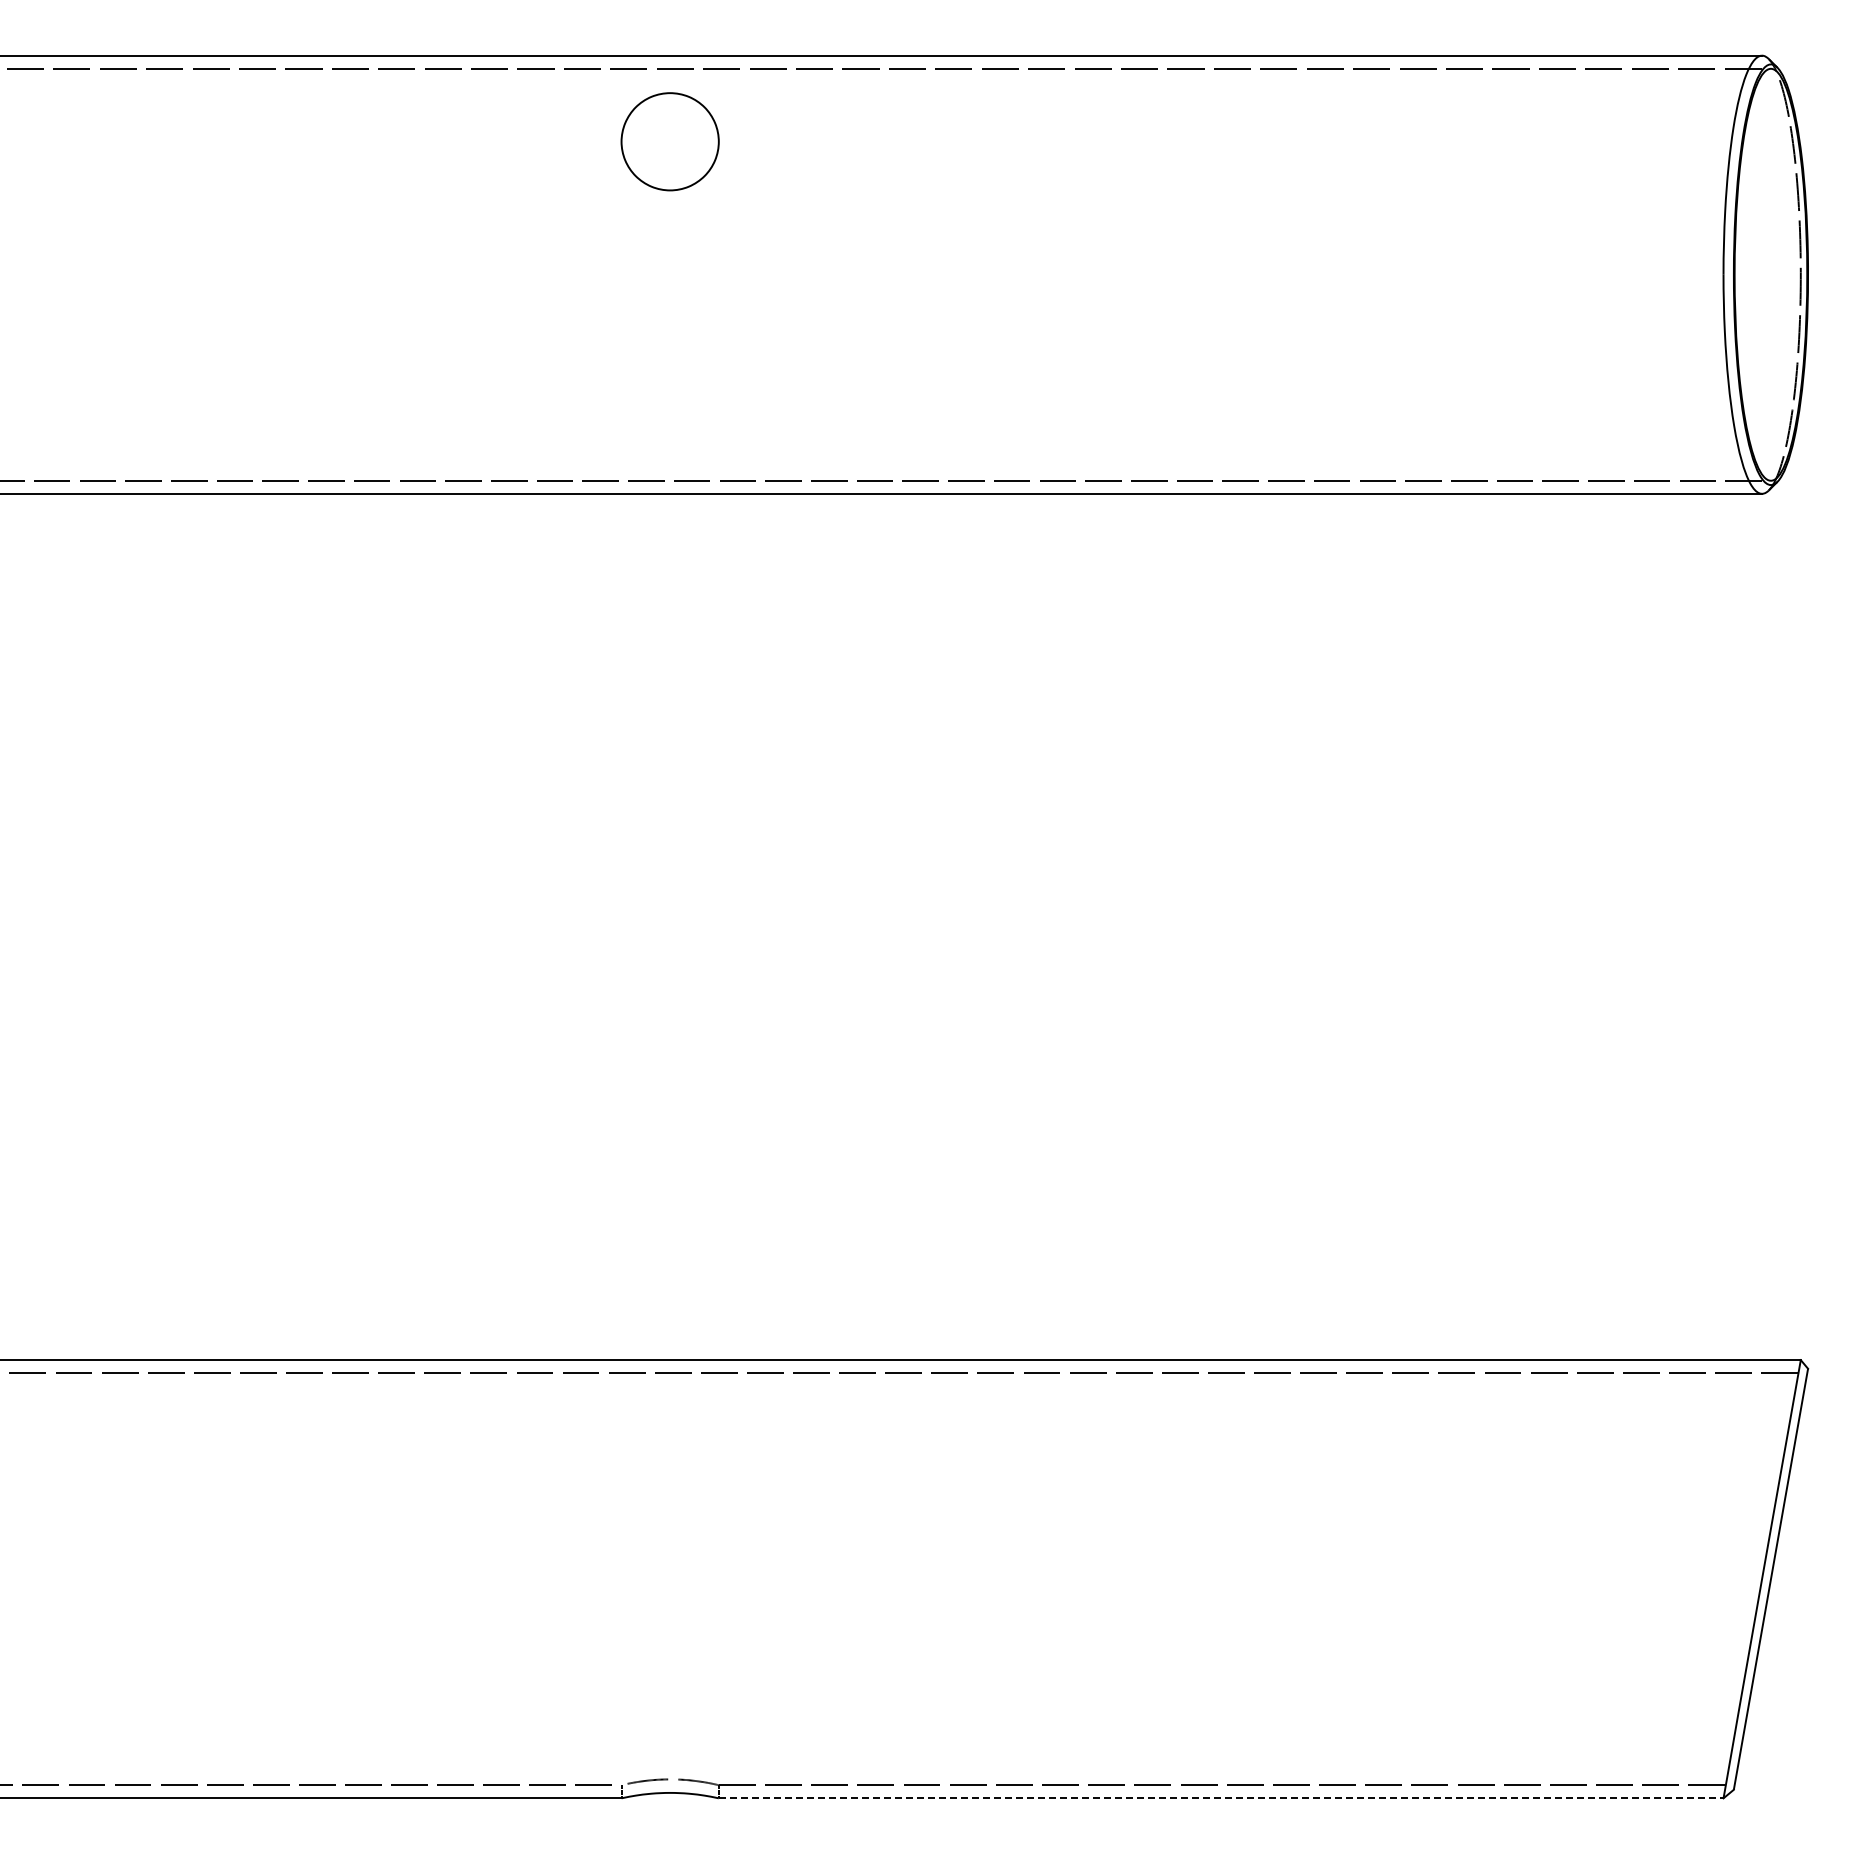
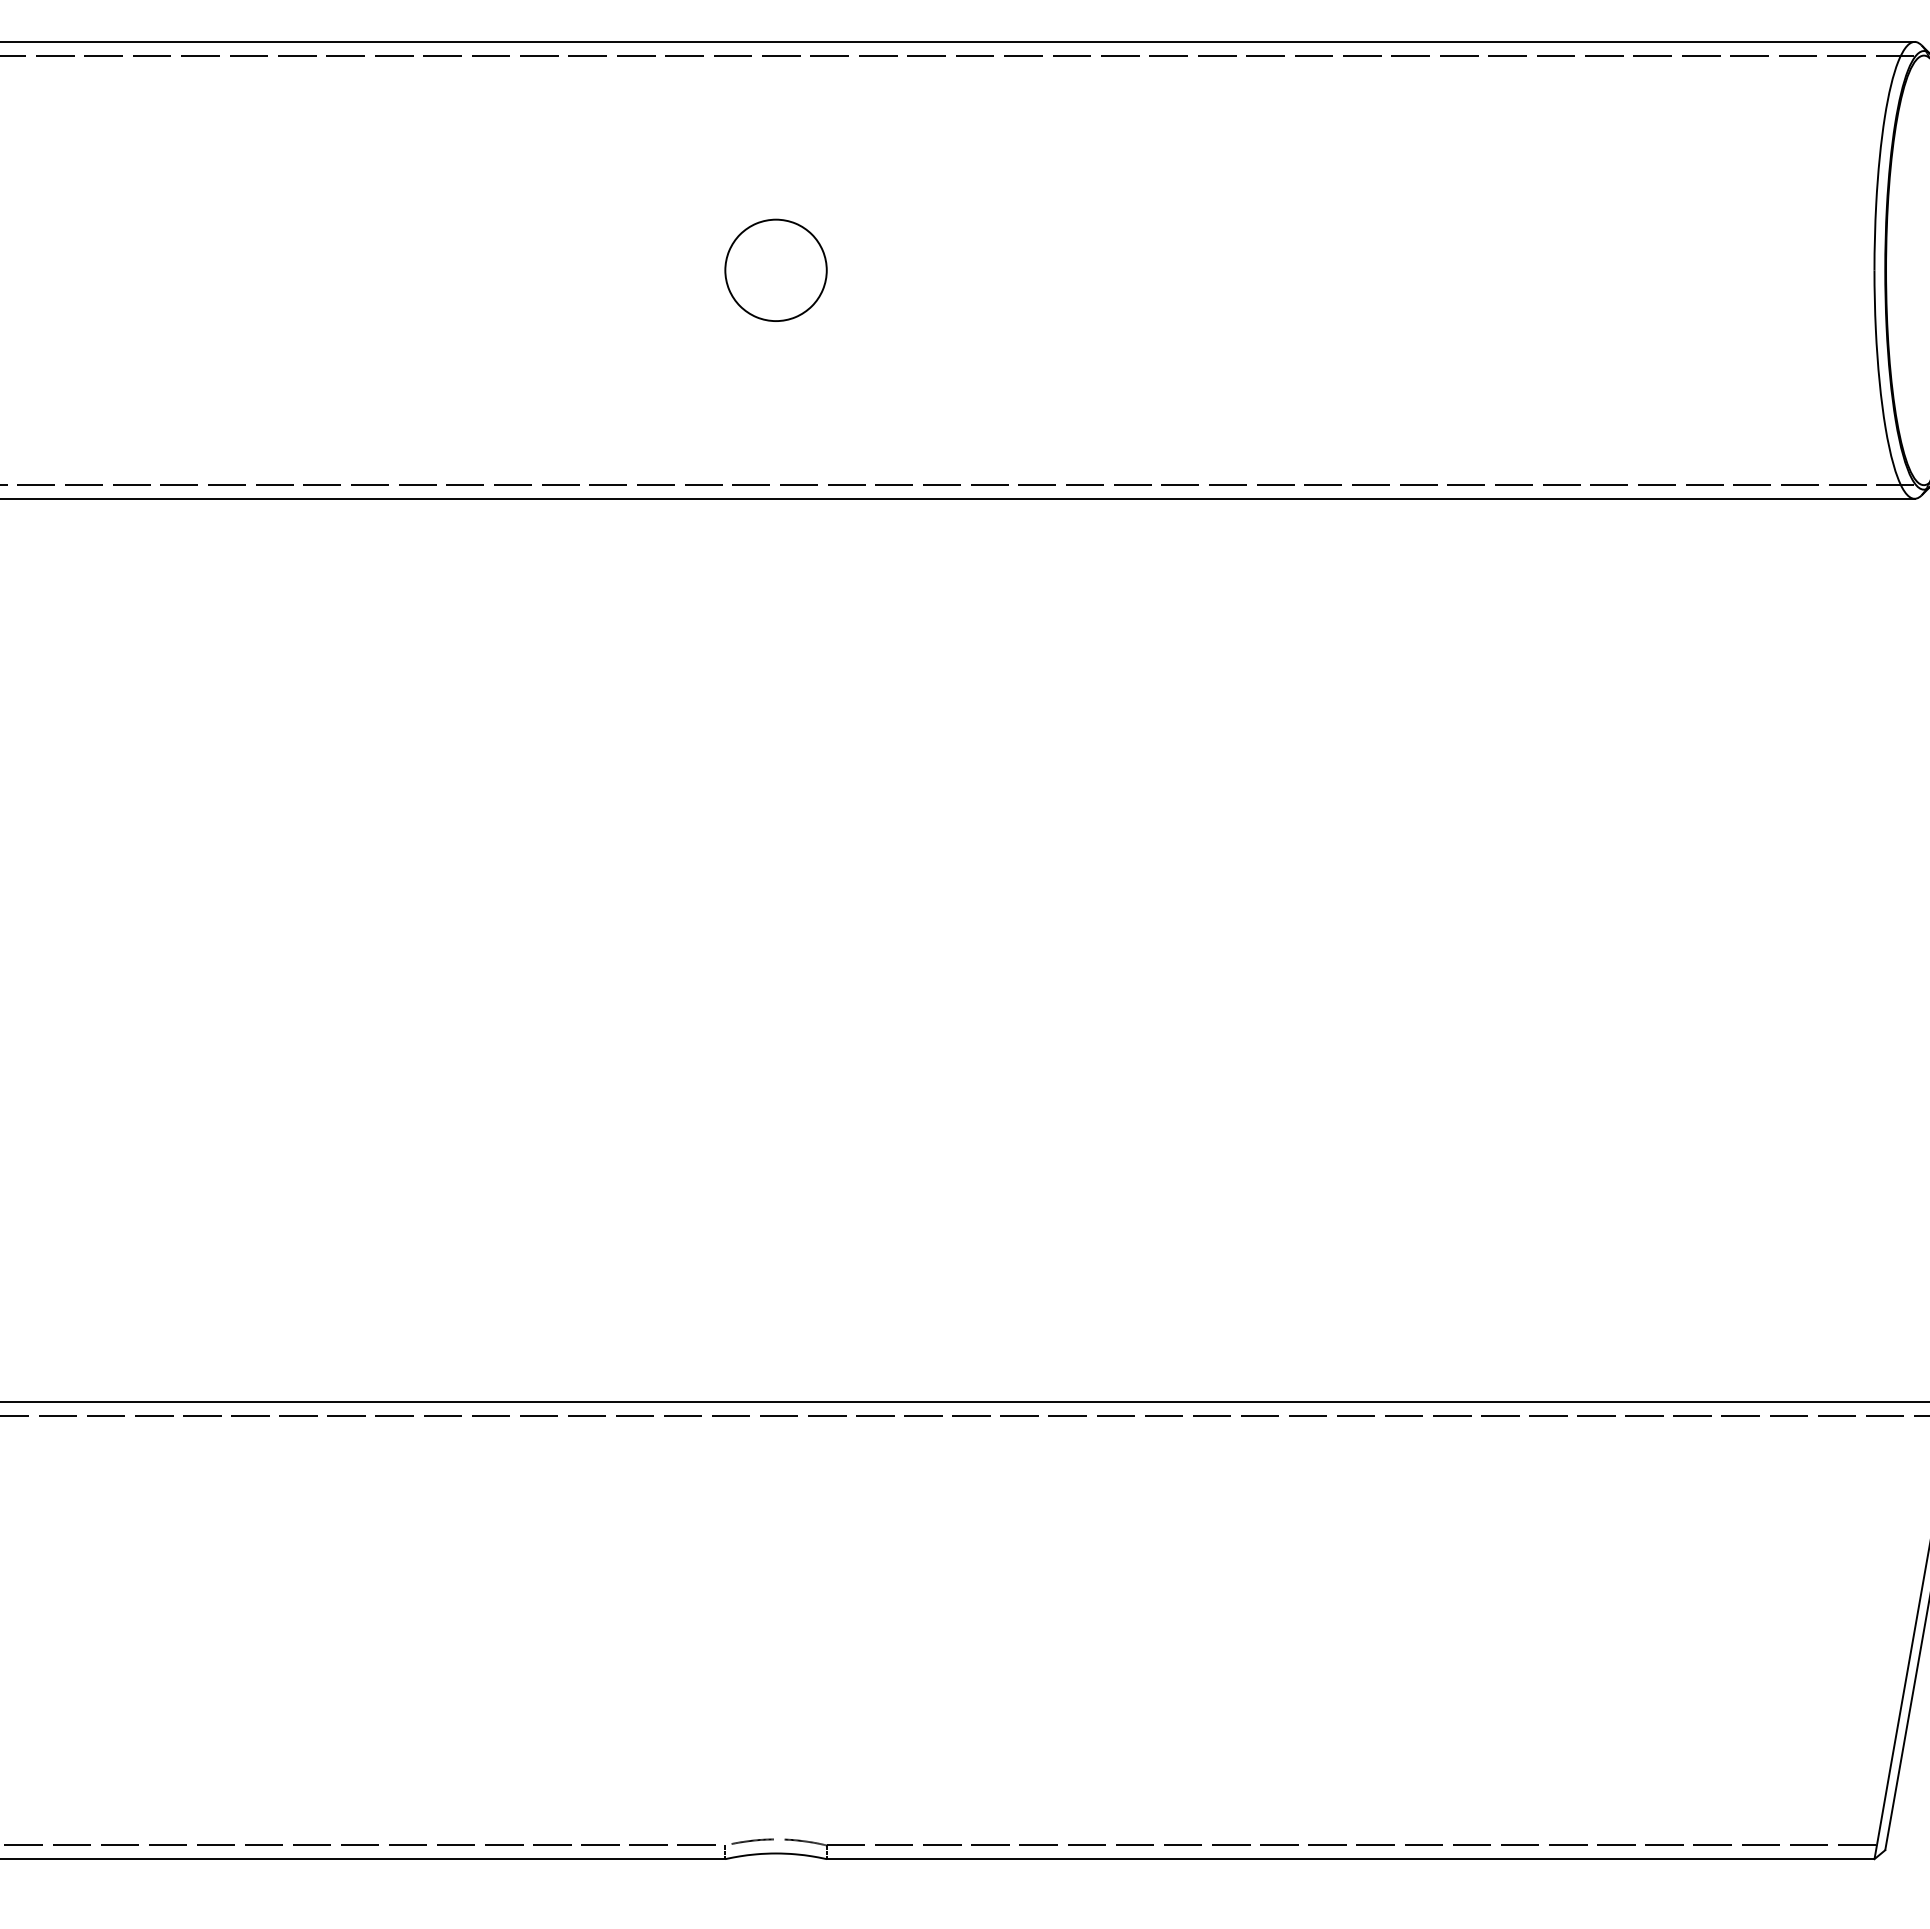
part: (669, 141) -> (775, 270), moved
line: (1221, 1798) -> (1350, 1859), dashed -> solid

